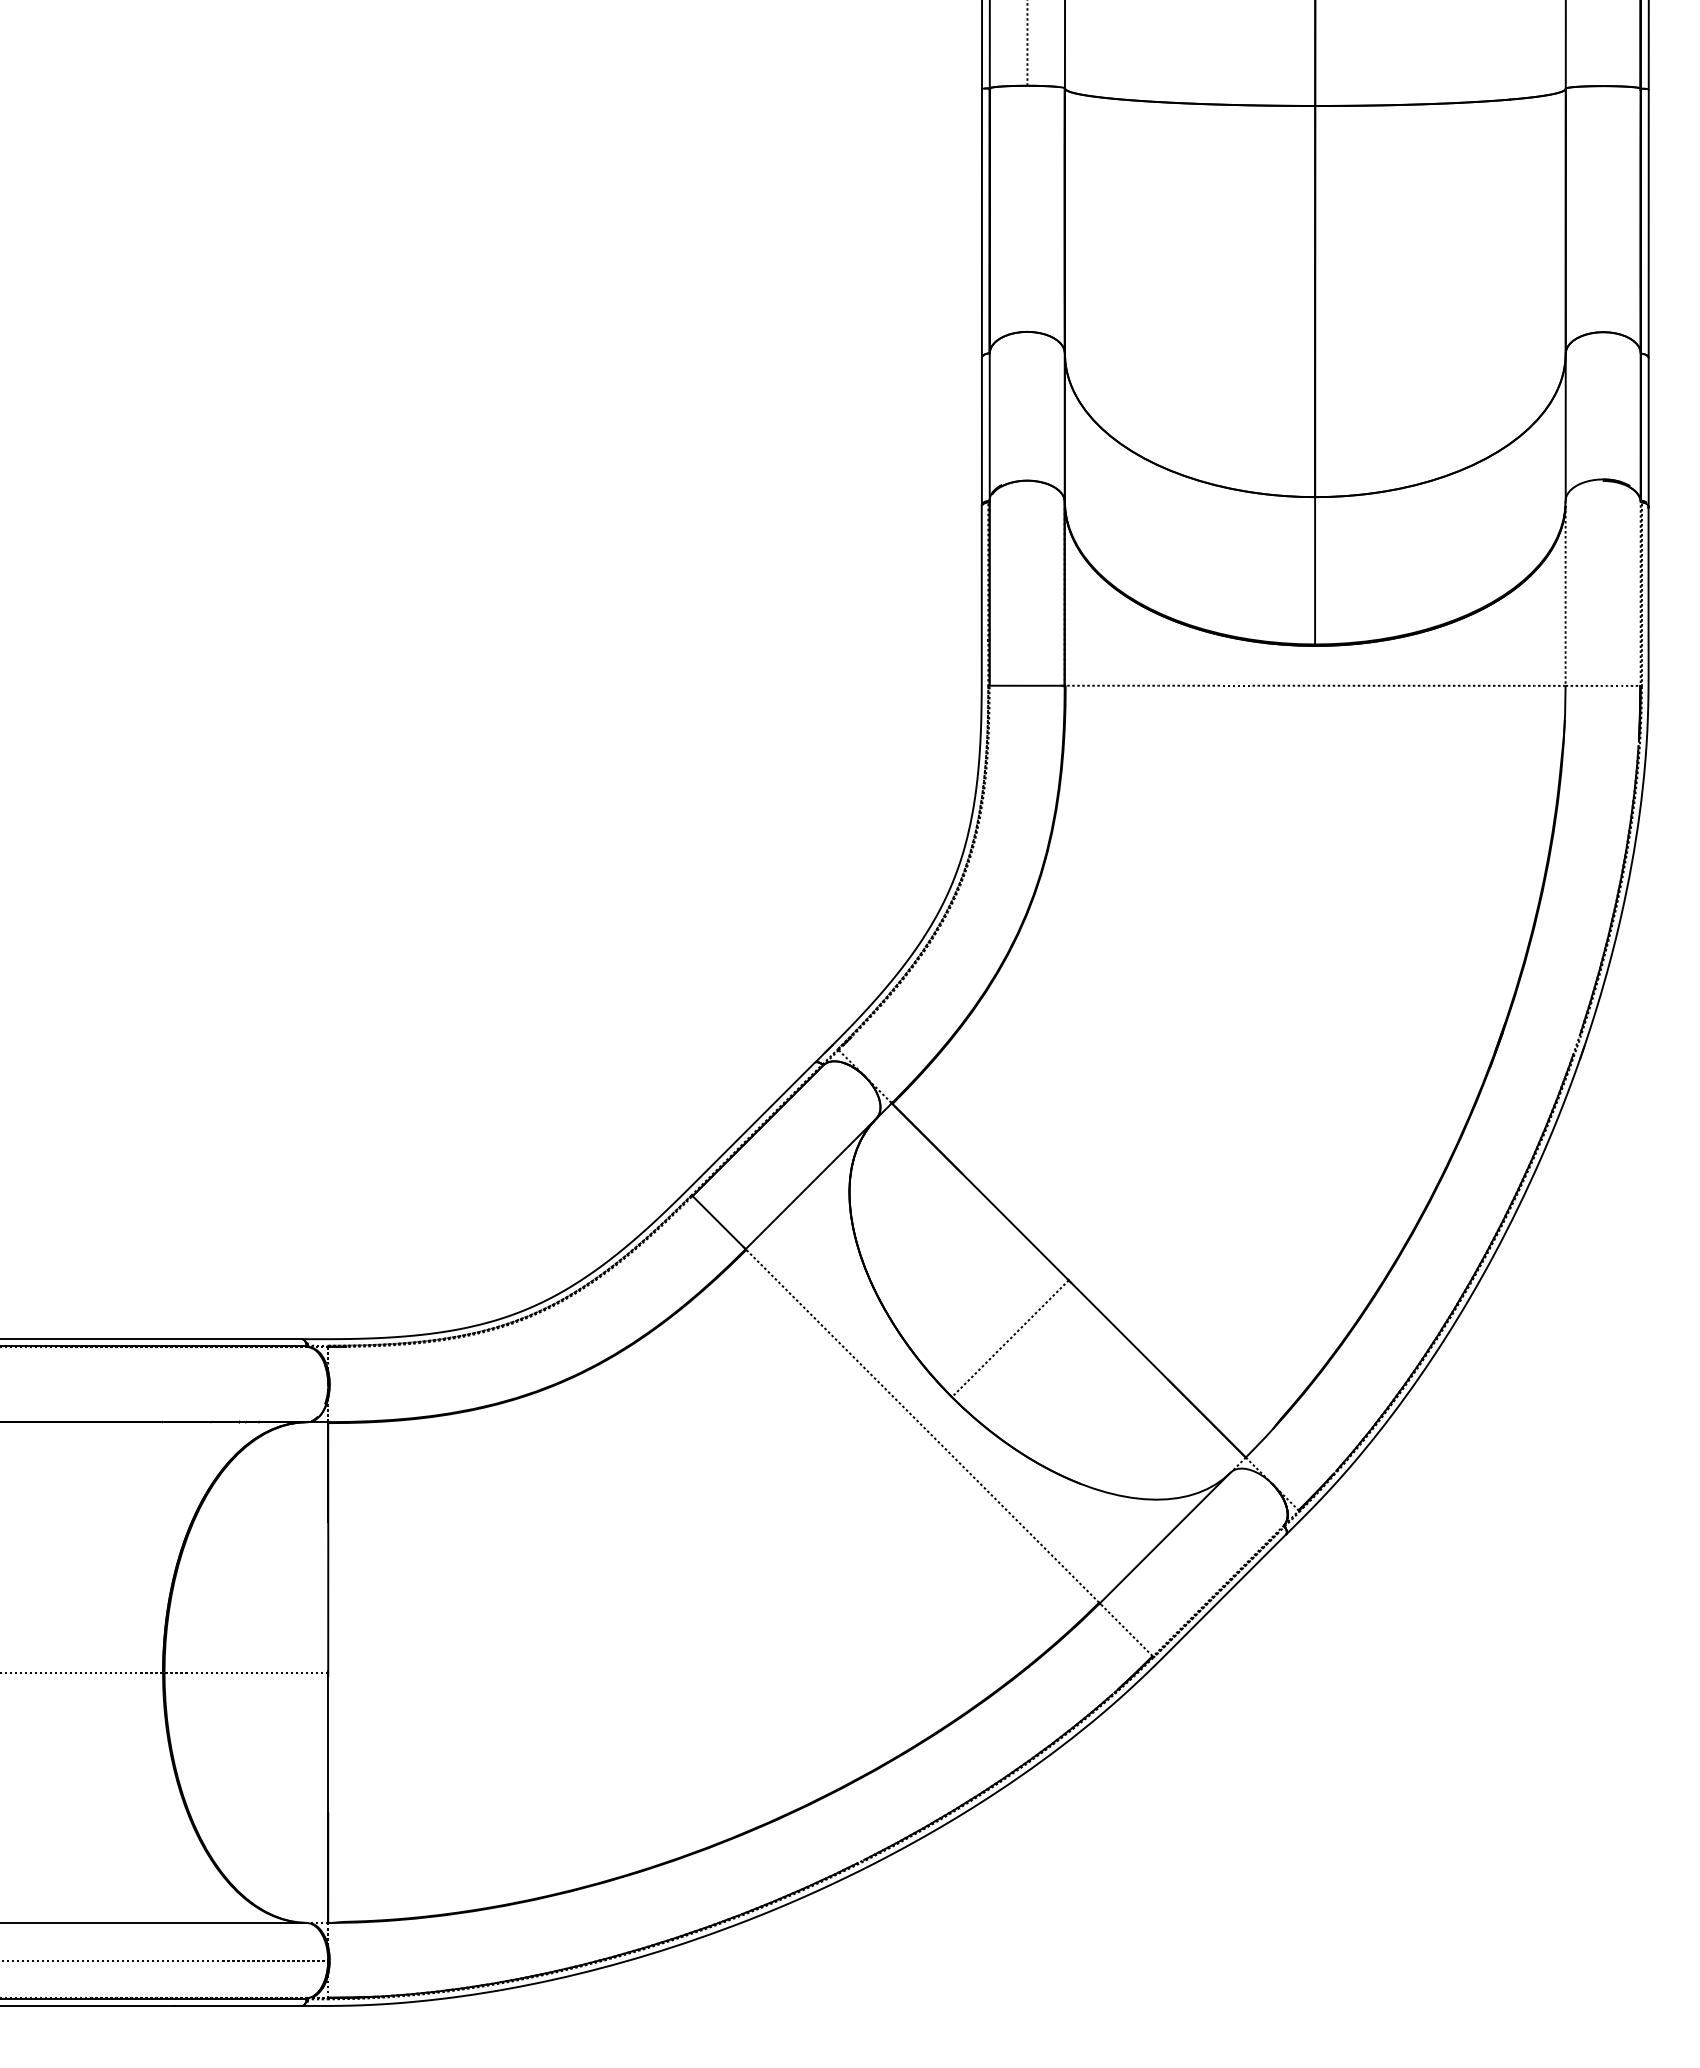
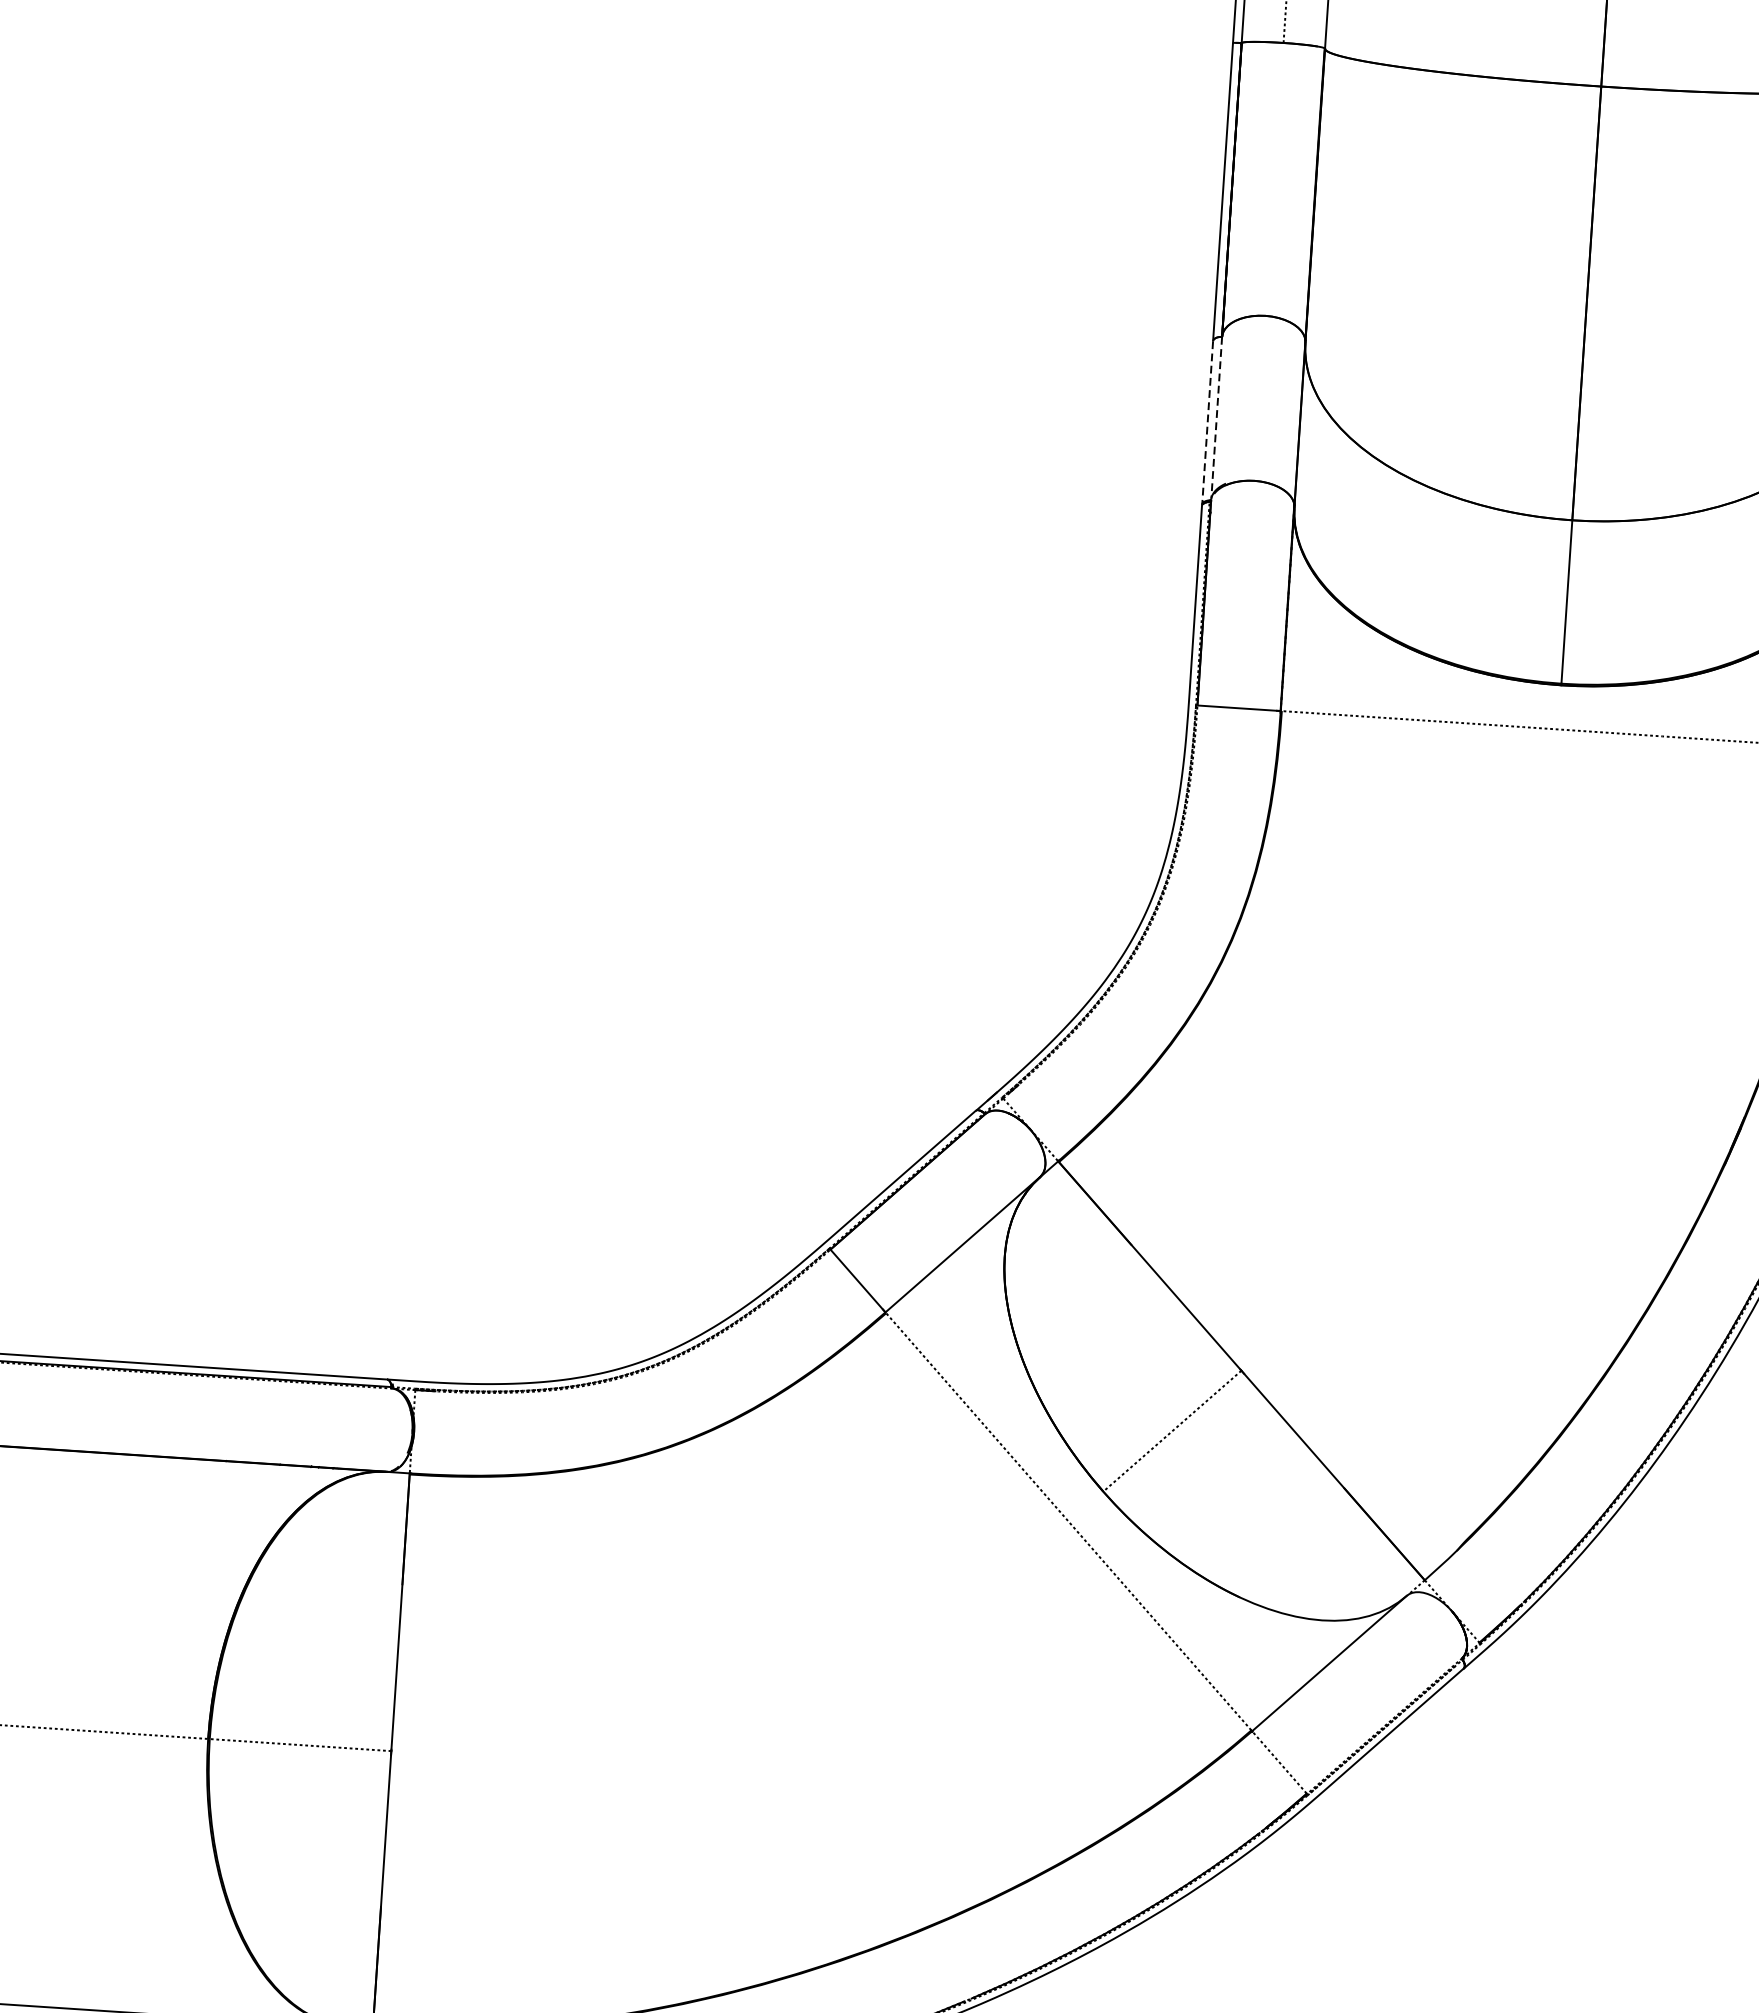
line: (989, 426) -> (1216, 418), solid -> dashed
line: (981, 431) -> (1207, 422), solid -> dashed

